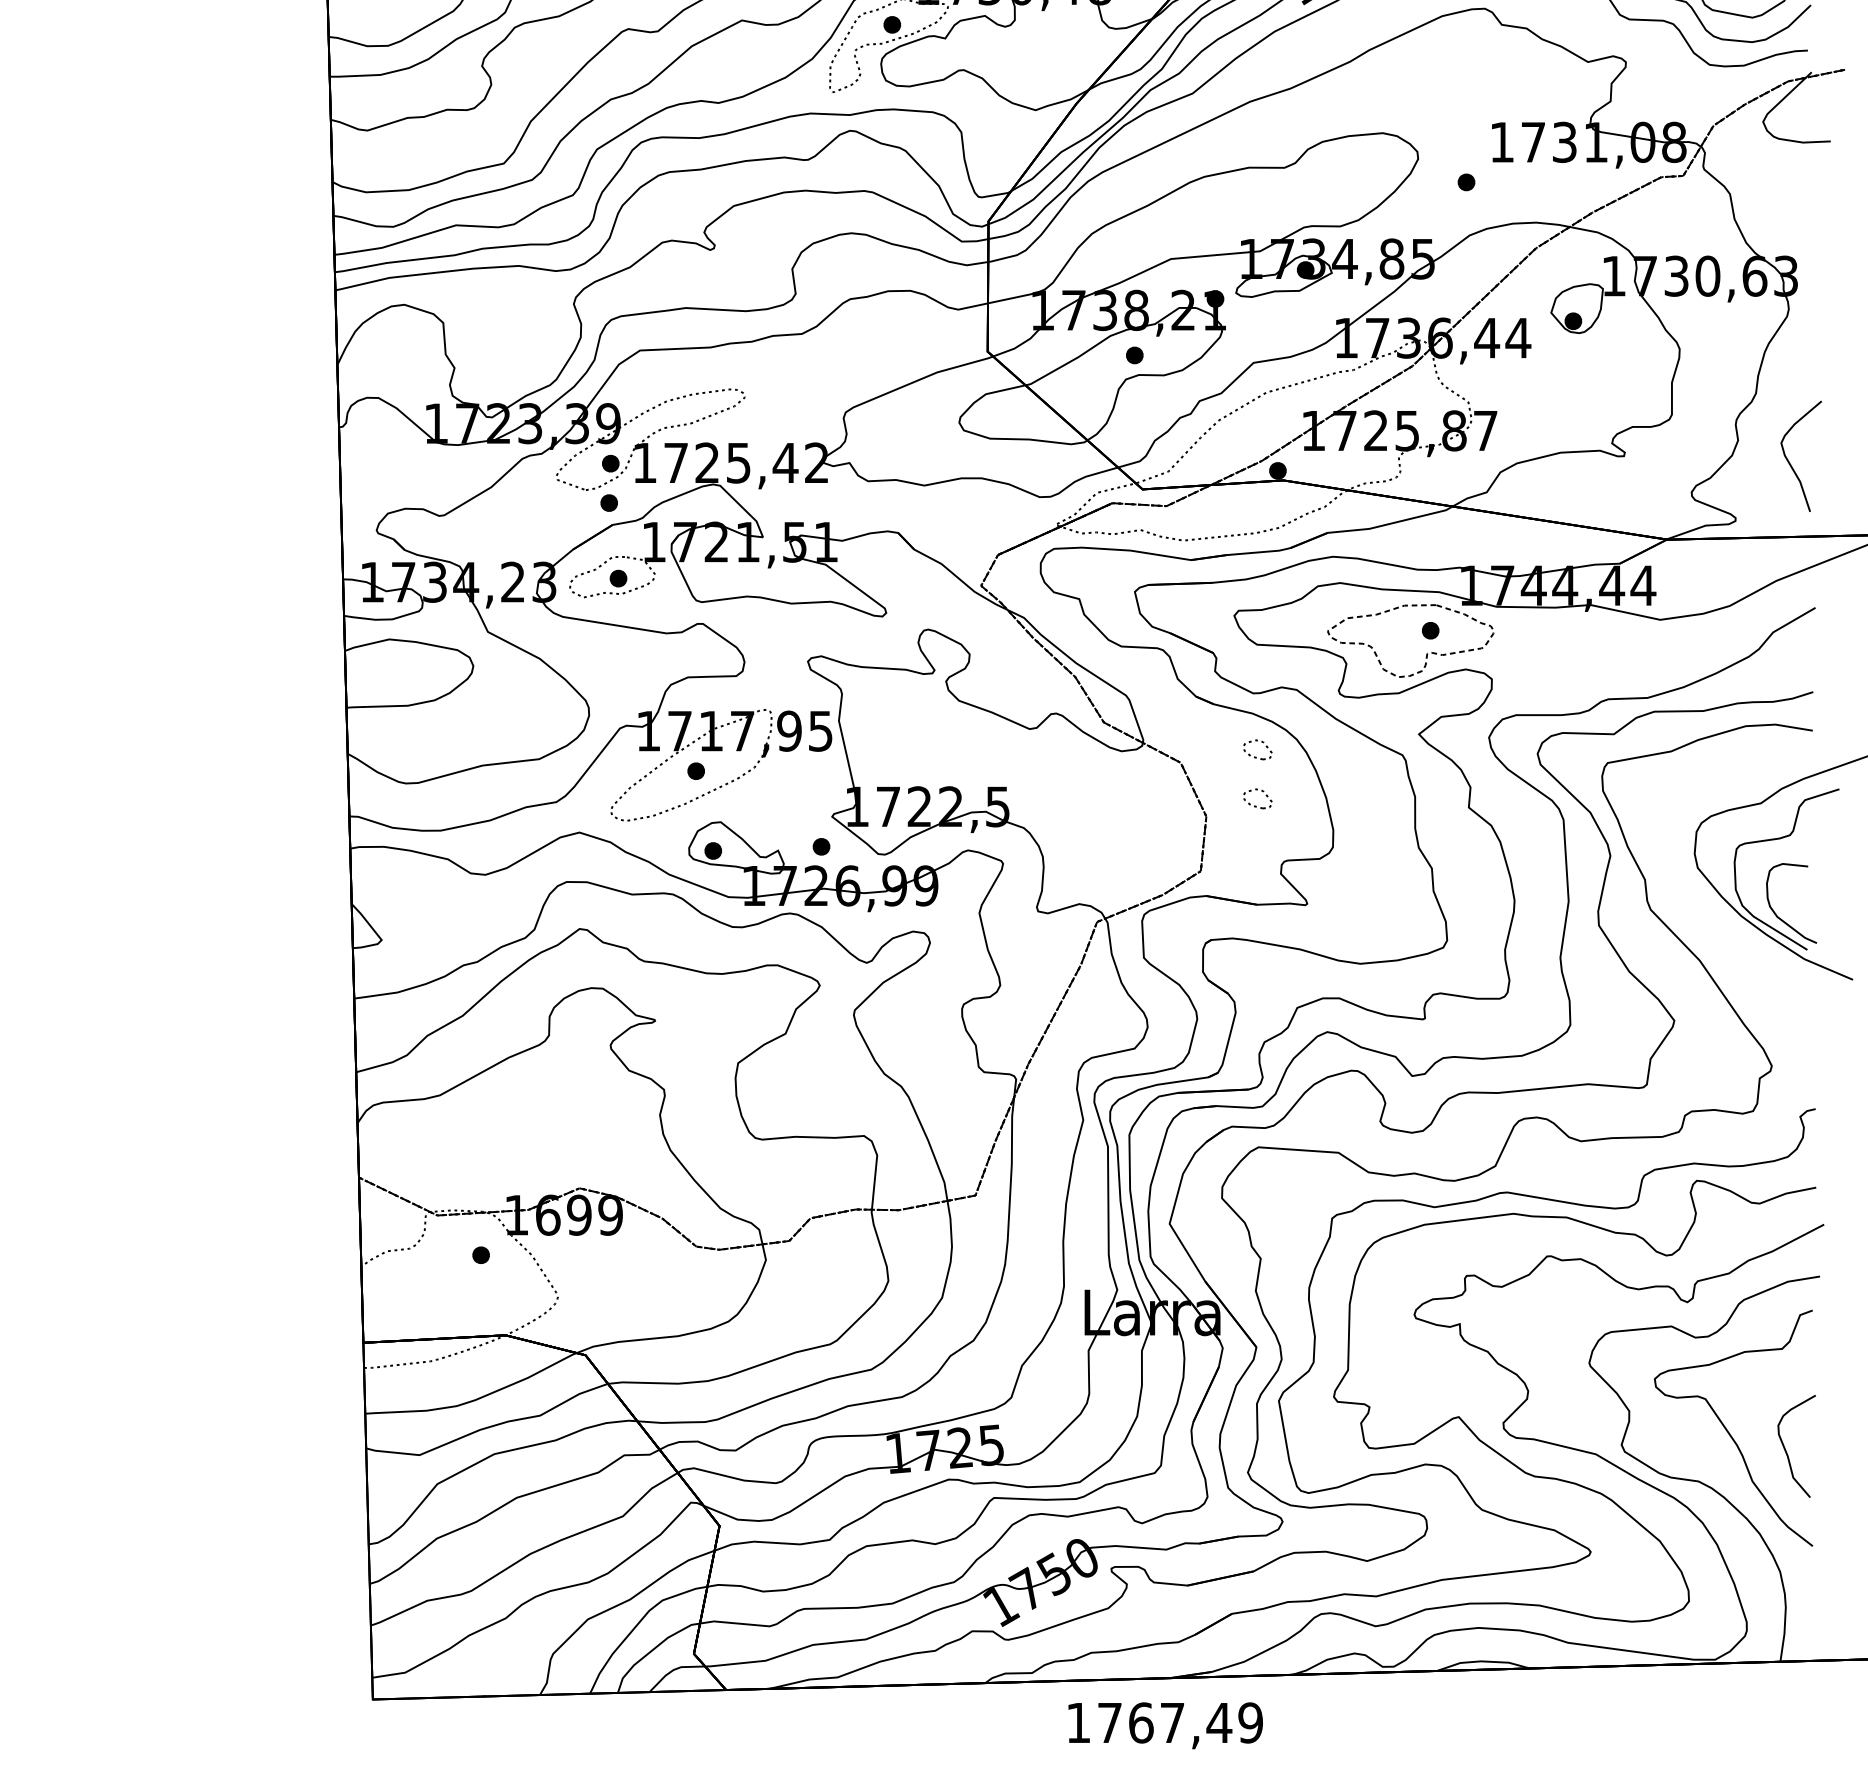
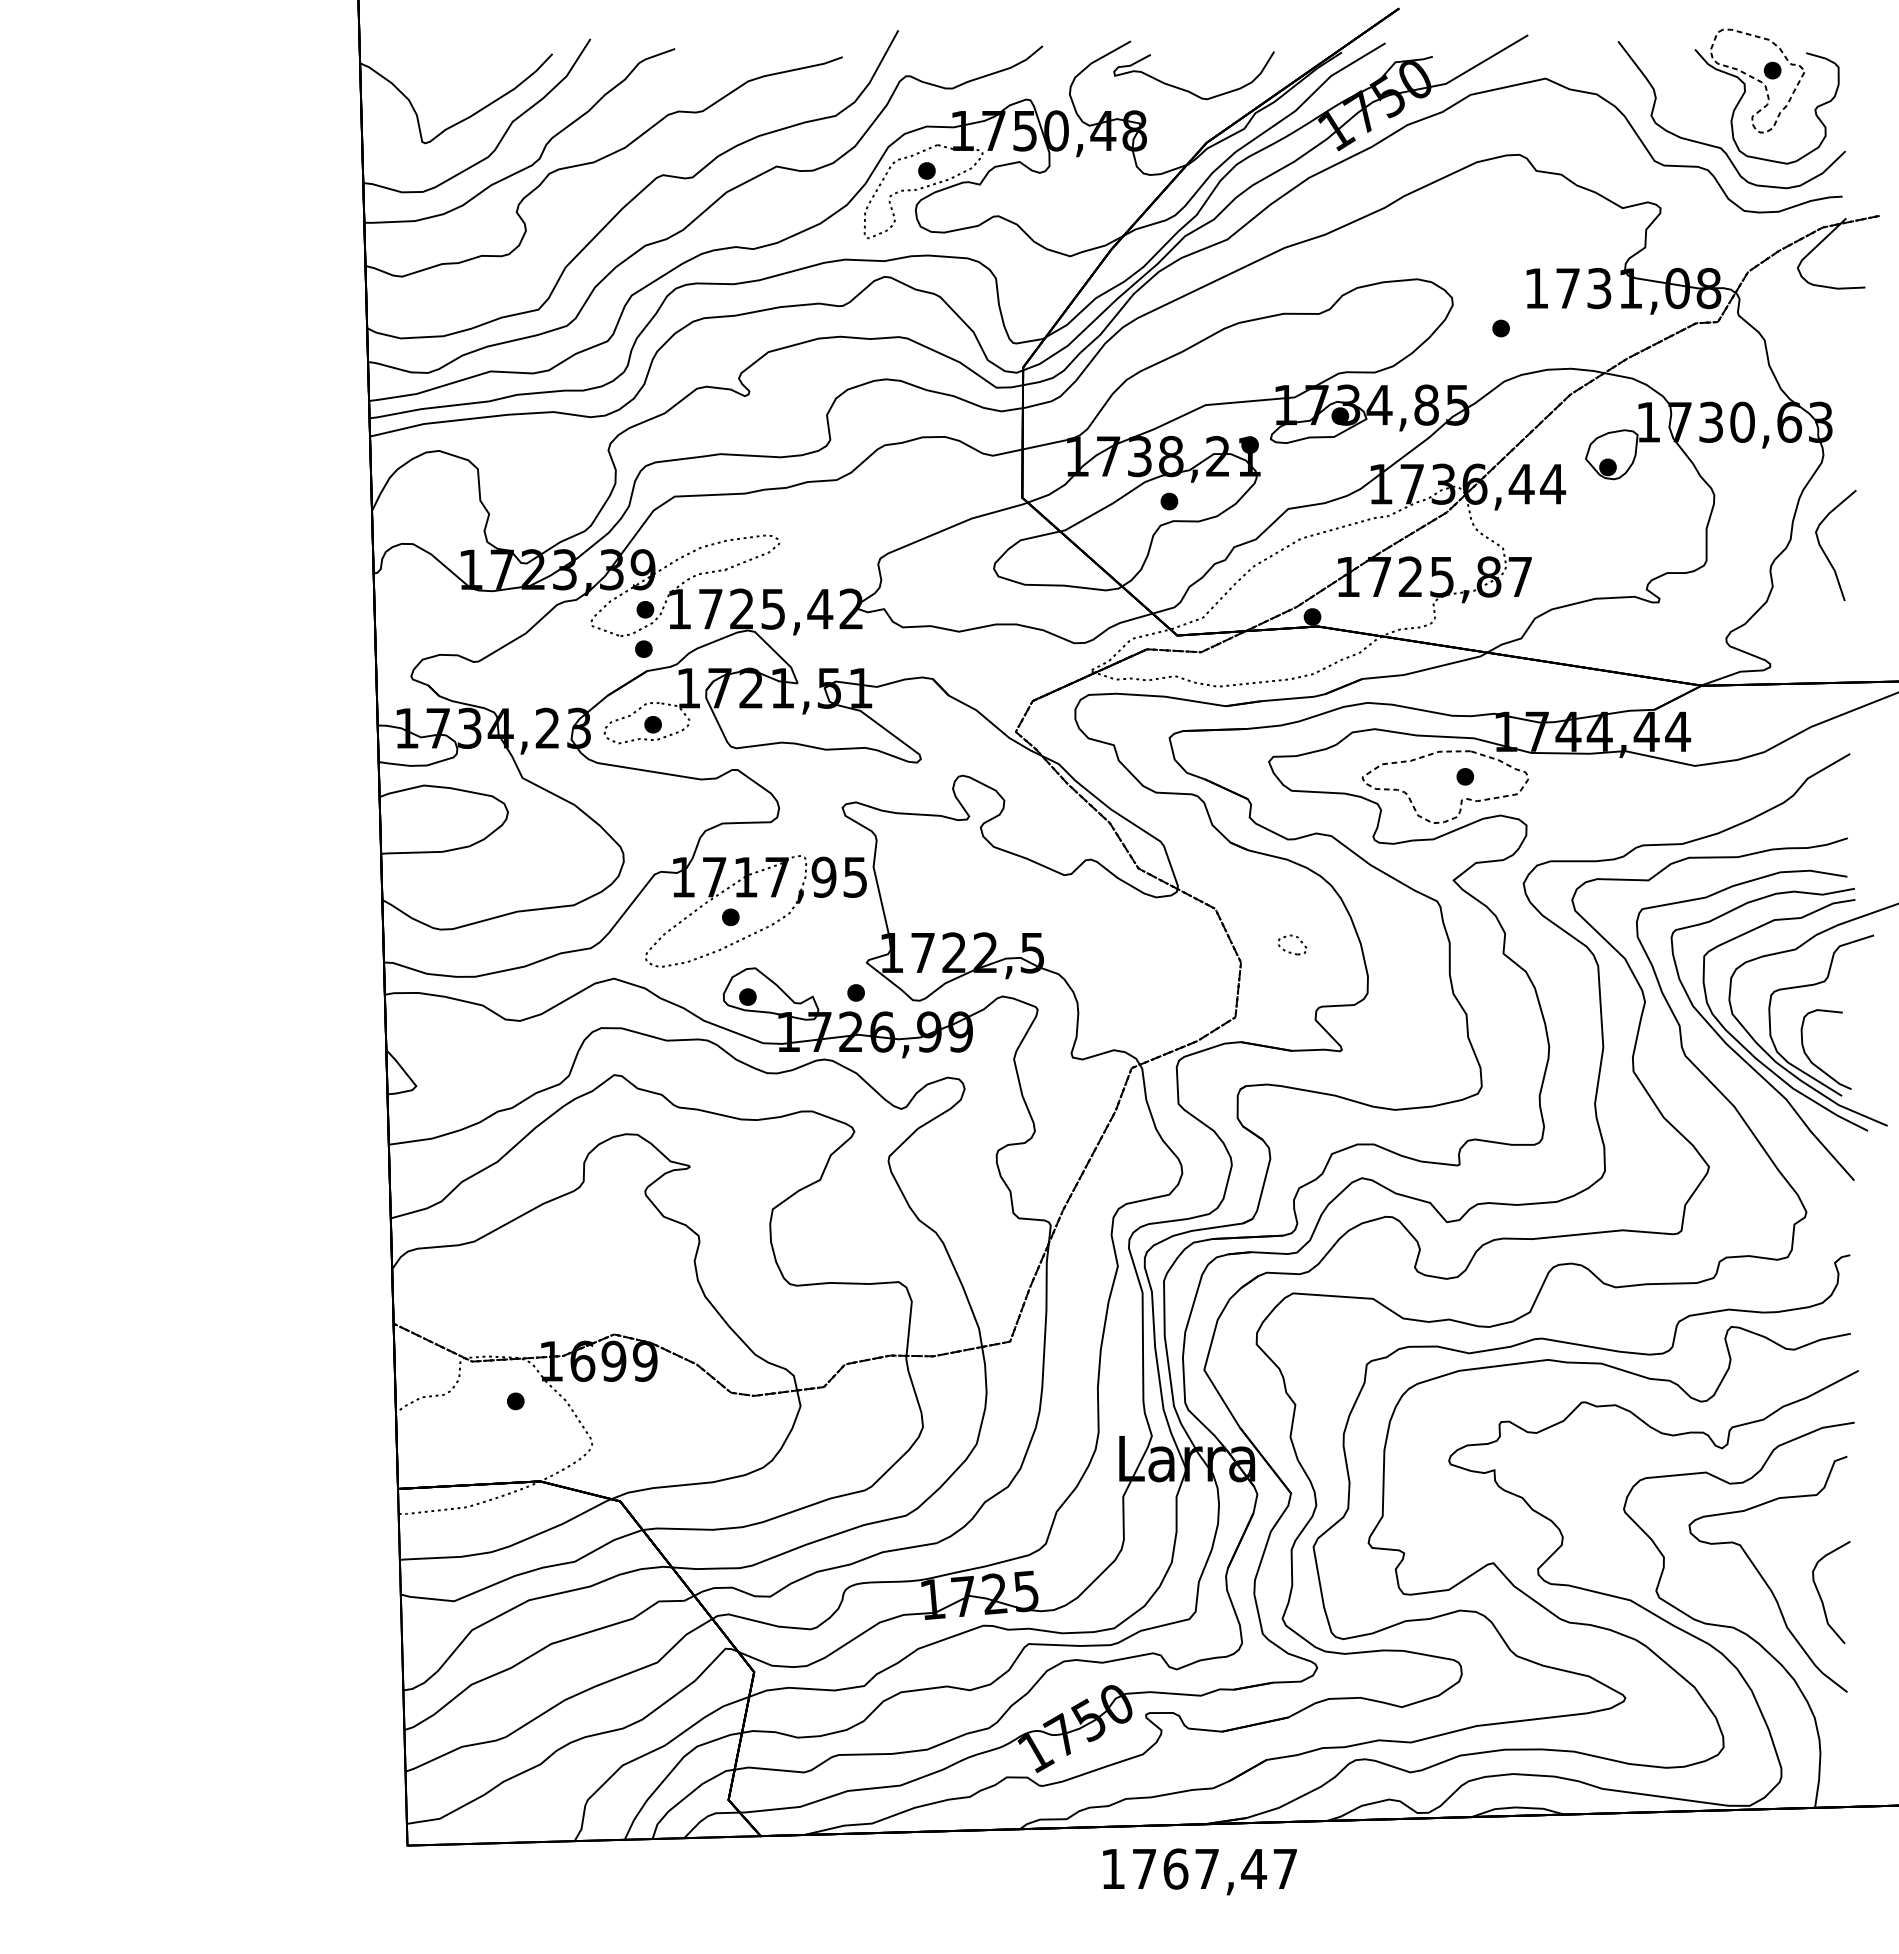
curve: (1790, 463) -> (1825, 552), moved
part: (1255, 756) -> (1290, 902), removed
part: (1716, 906) -> (1751, 1052), added
text: (1250, 1722) -> (1285, 1868), 1767,49 -> 1767,47

